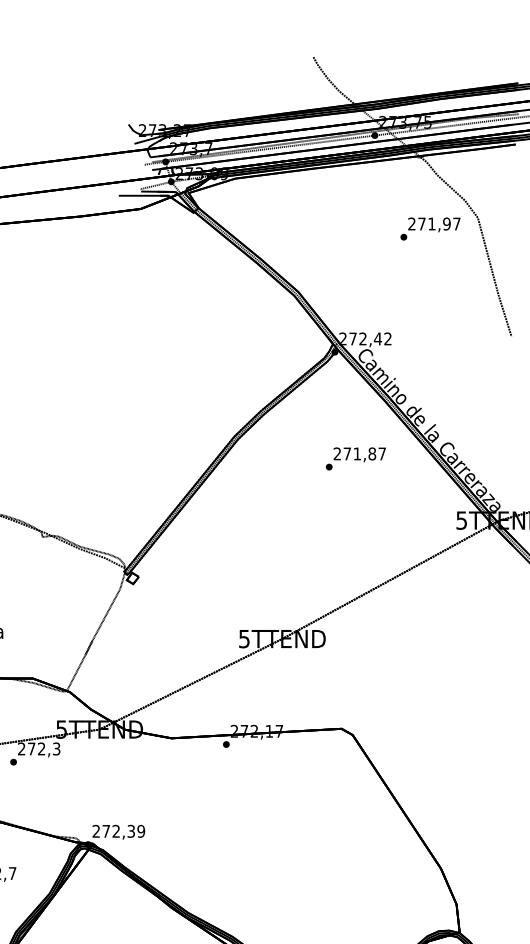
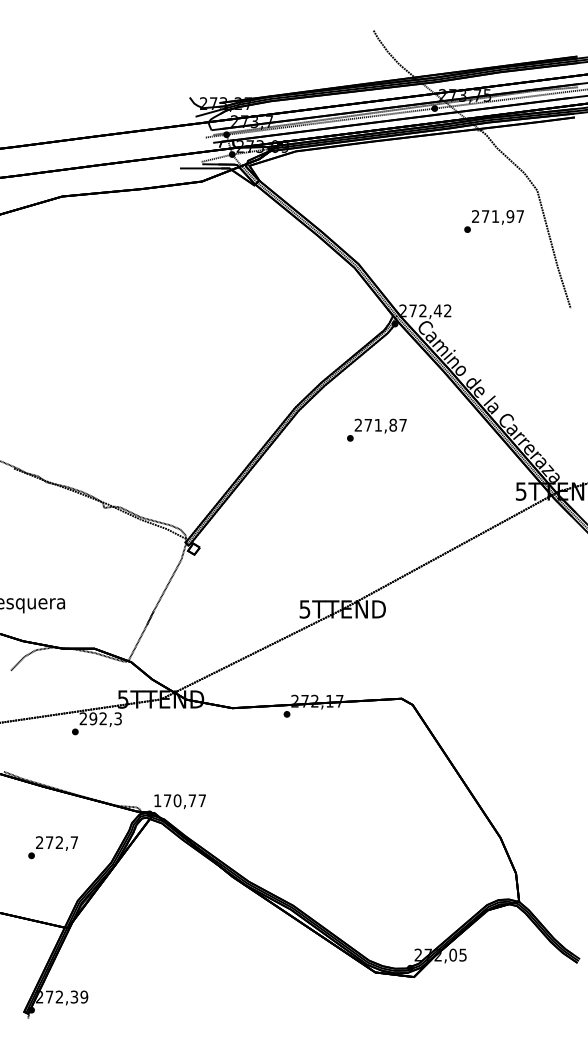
text: (429, 229) -> (493, 221), moved
text: (355, 458) -> (376, 429), moved
text: (31, 748) -> (93, 718), 272,3 -> 292,3
text: (119, 831) -> (180, 800), 272,39 -> 170,77

